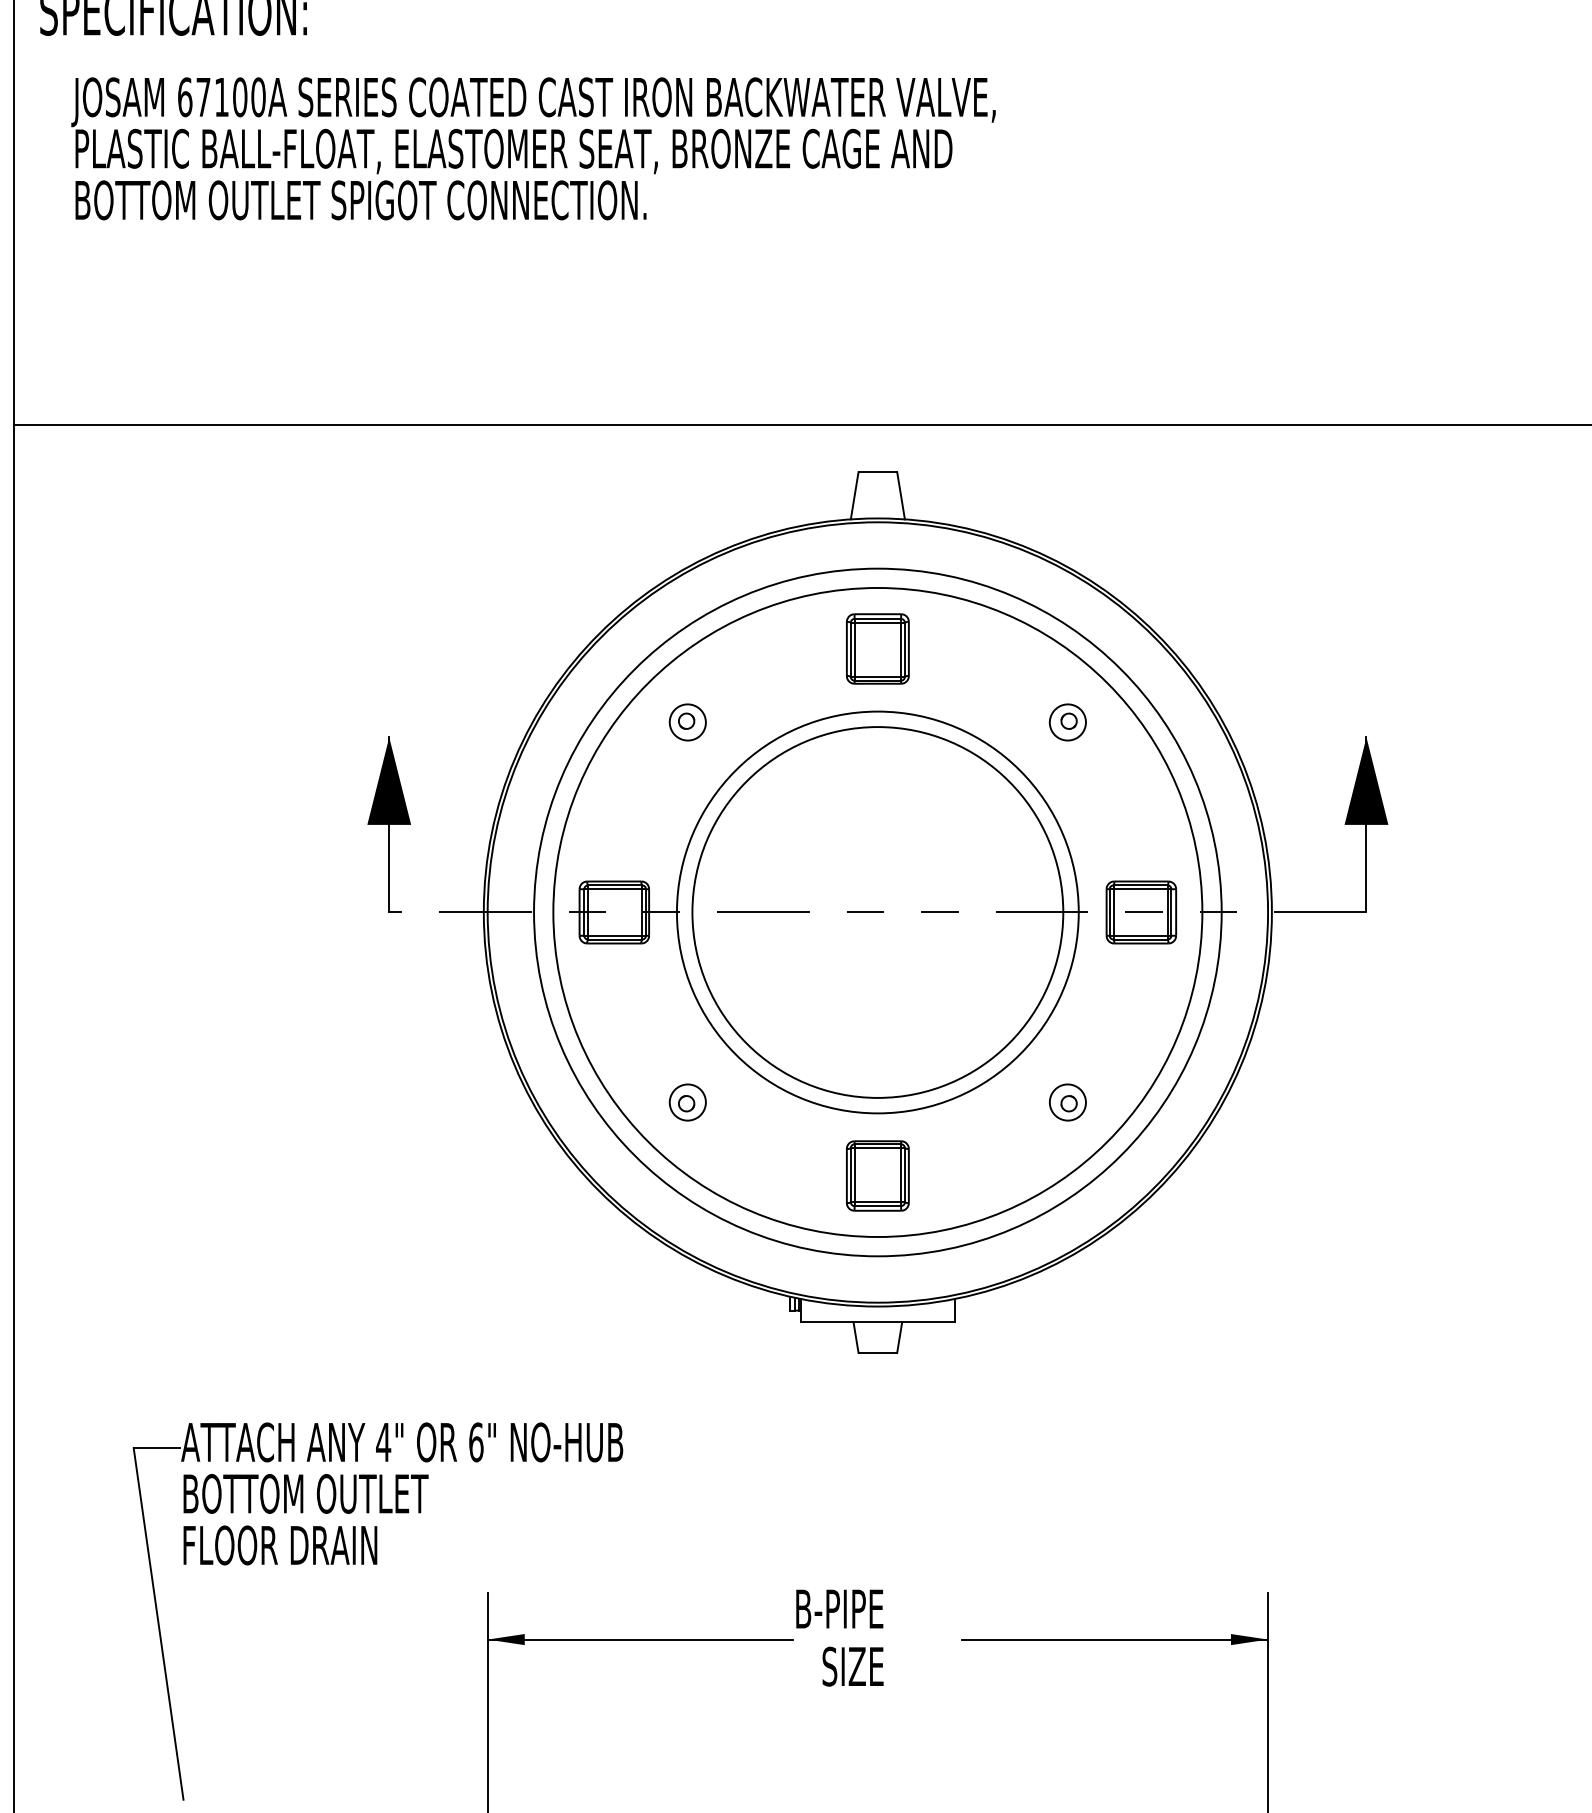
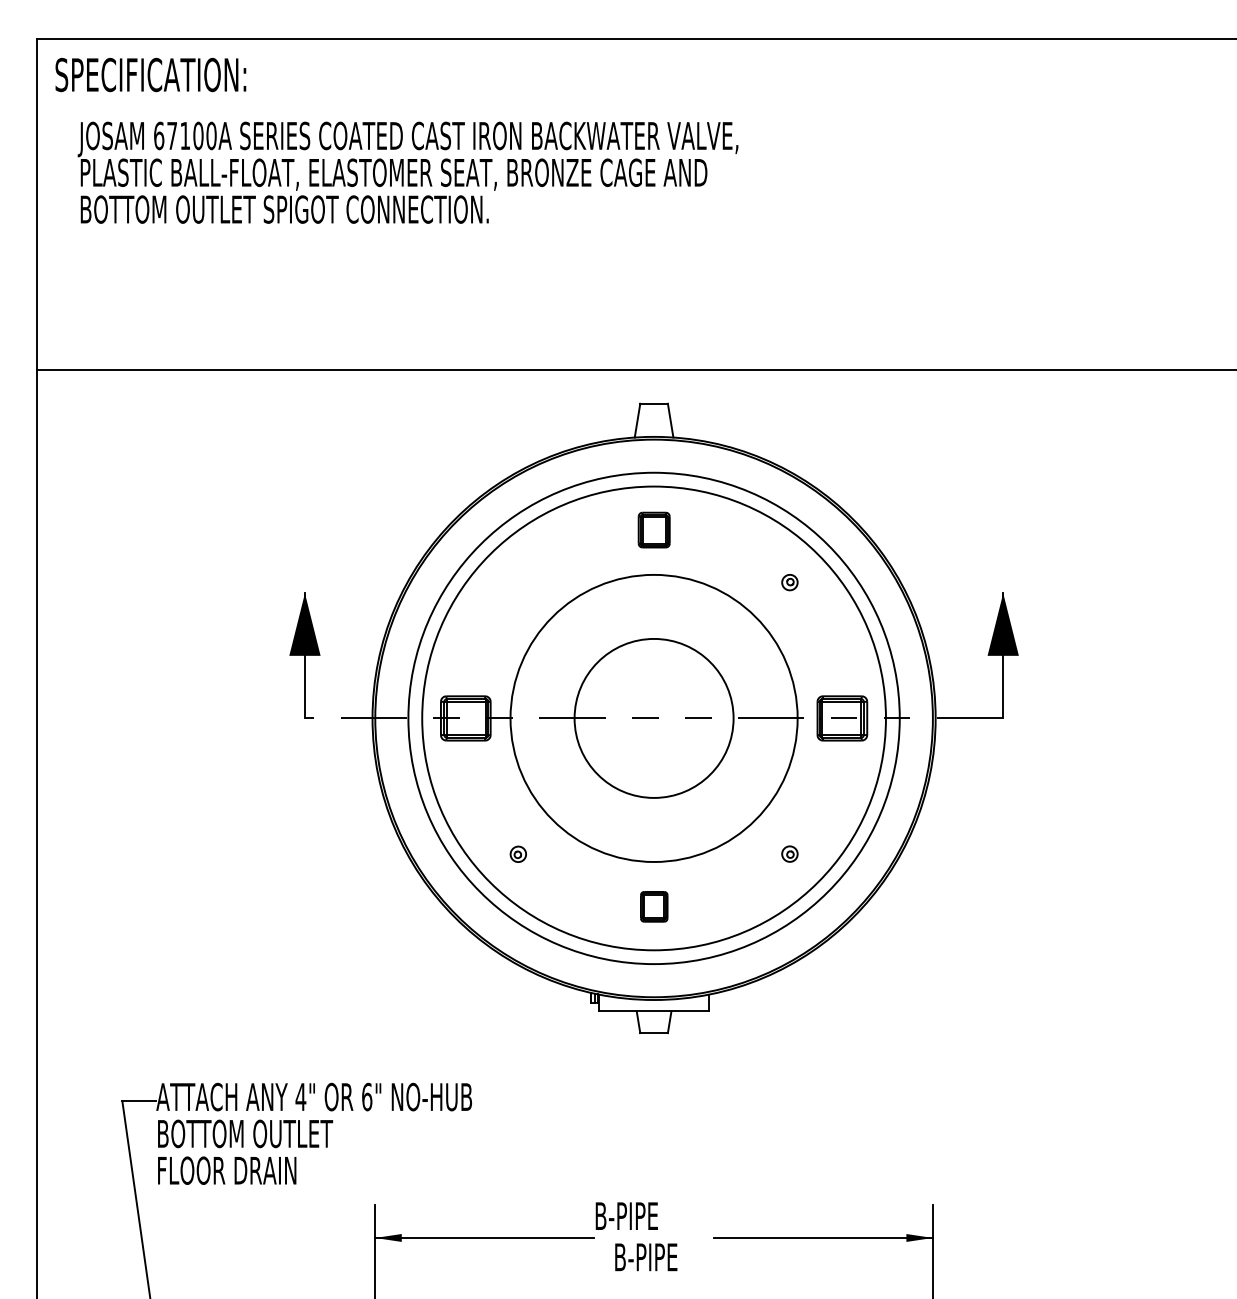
part: (878, 648) -> (654, 529), size x0.7
part: (688, 722) -> (518, 582), removed
part: (1067, 722) -> (789, 582), size x0.6
circle: (877, 911) -> (653, 717), size x0.6
part: (1067, 1101) -> (789, 853), size x0.6
part: (688, 1102) -> (518, 854), size x0.6
part: (878, 1175) -> (654, 906), size x0.6
text: (865, 1666) -> (645, 1257), SIZE -> B-PIPE

